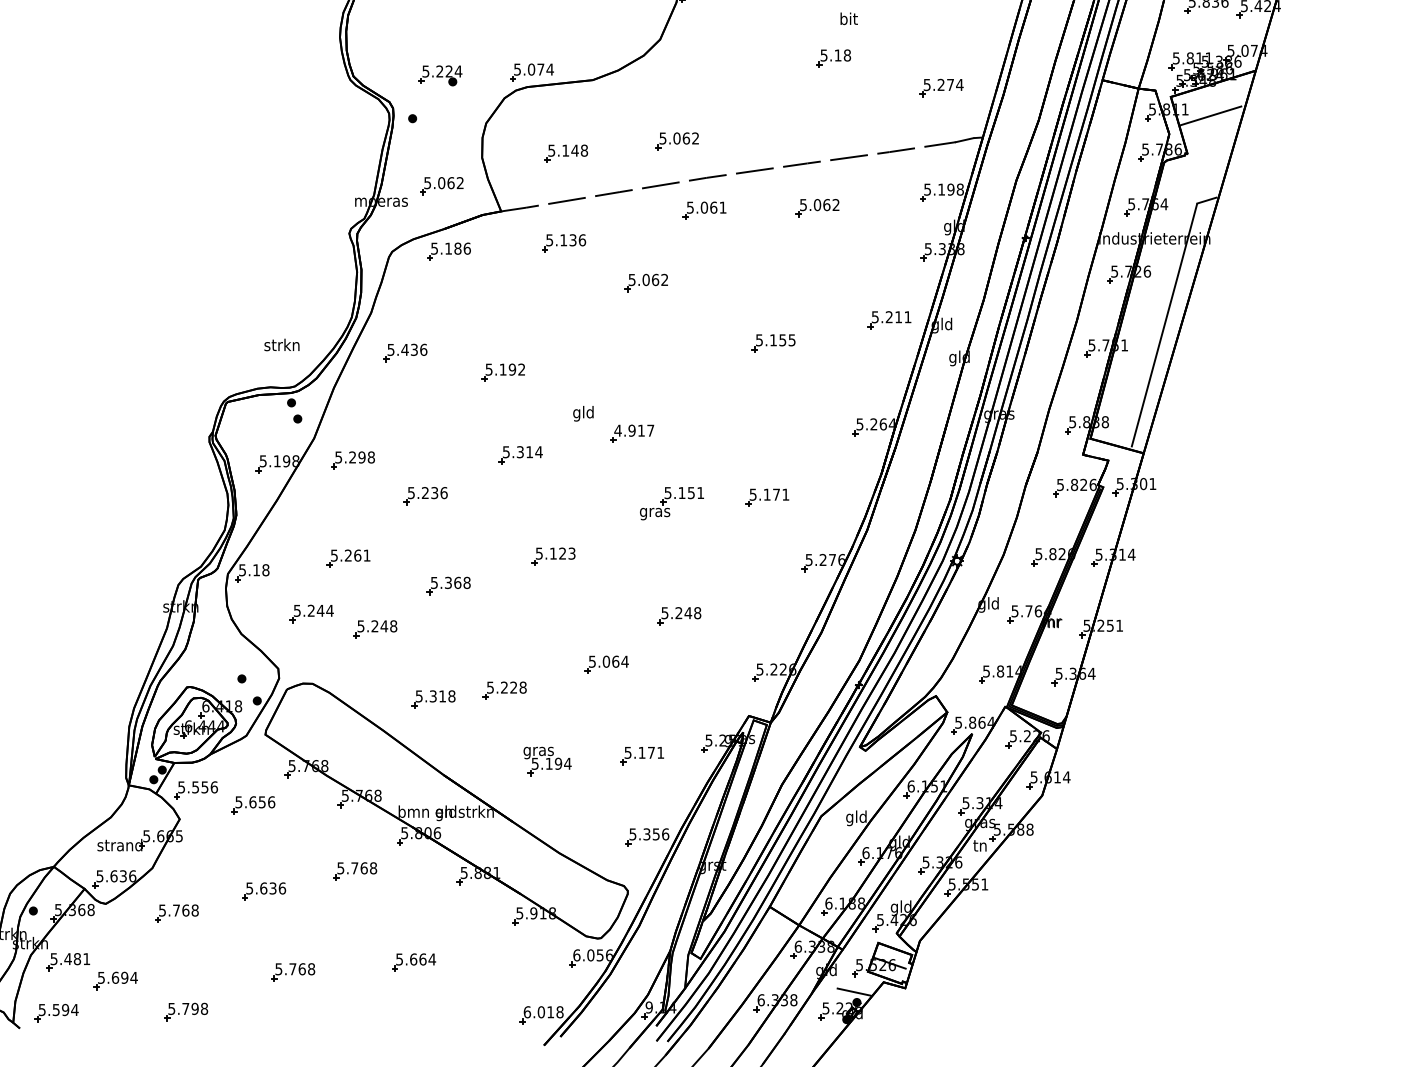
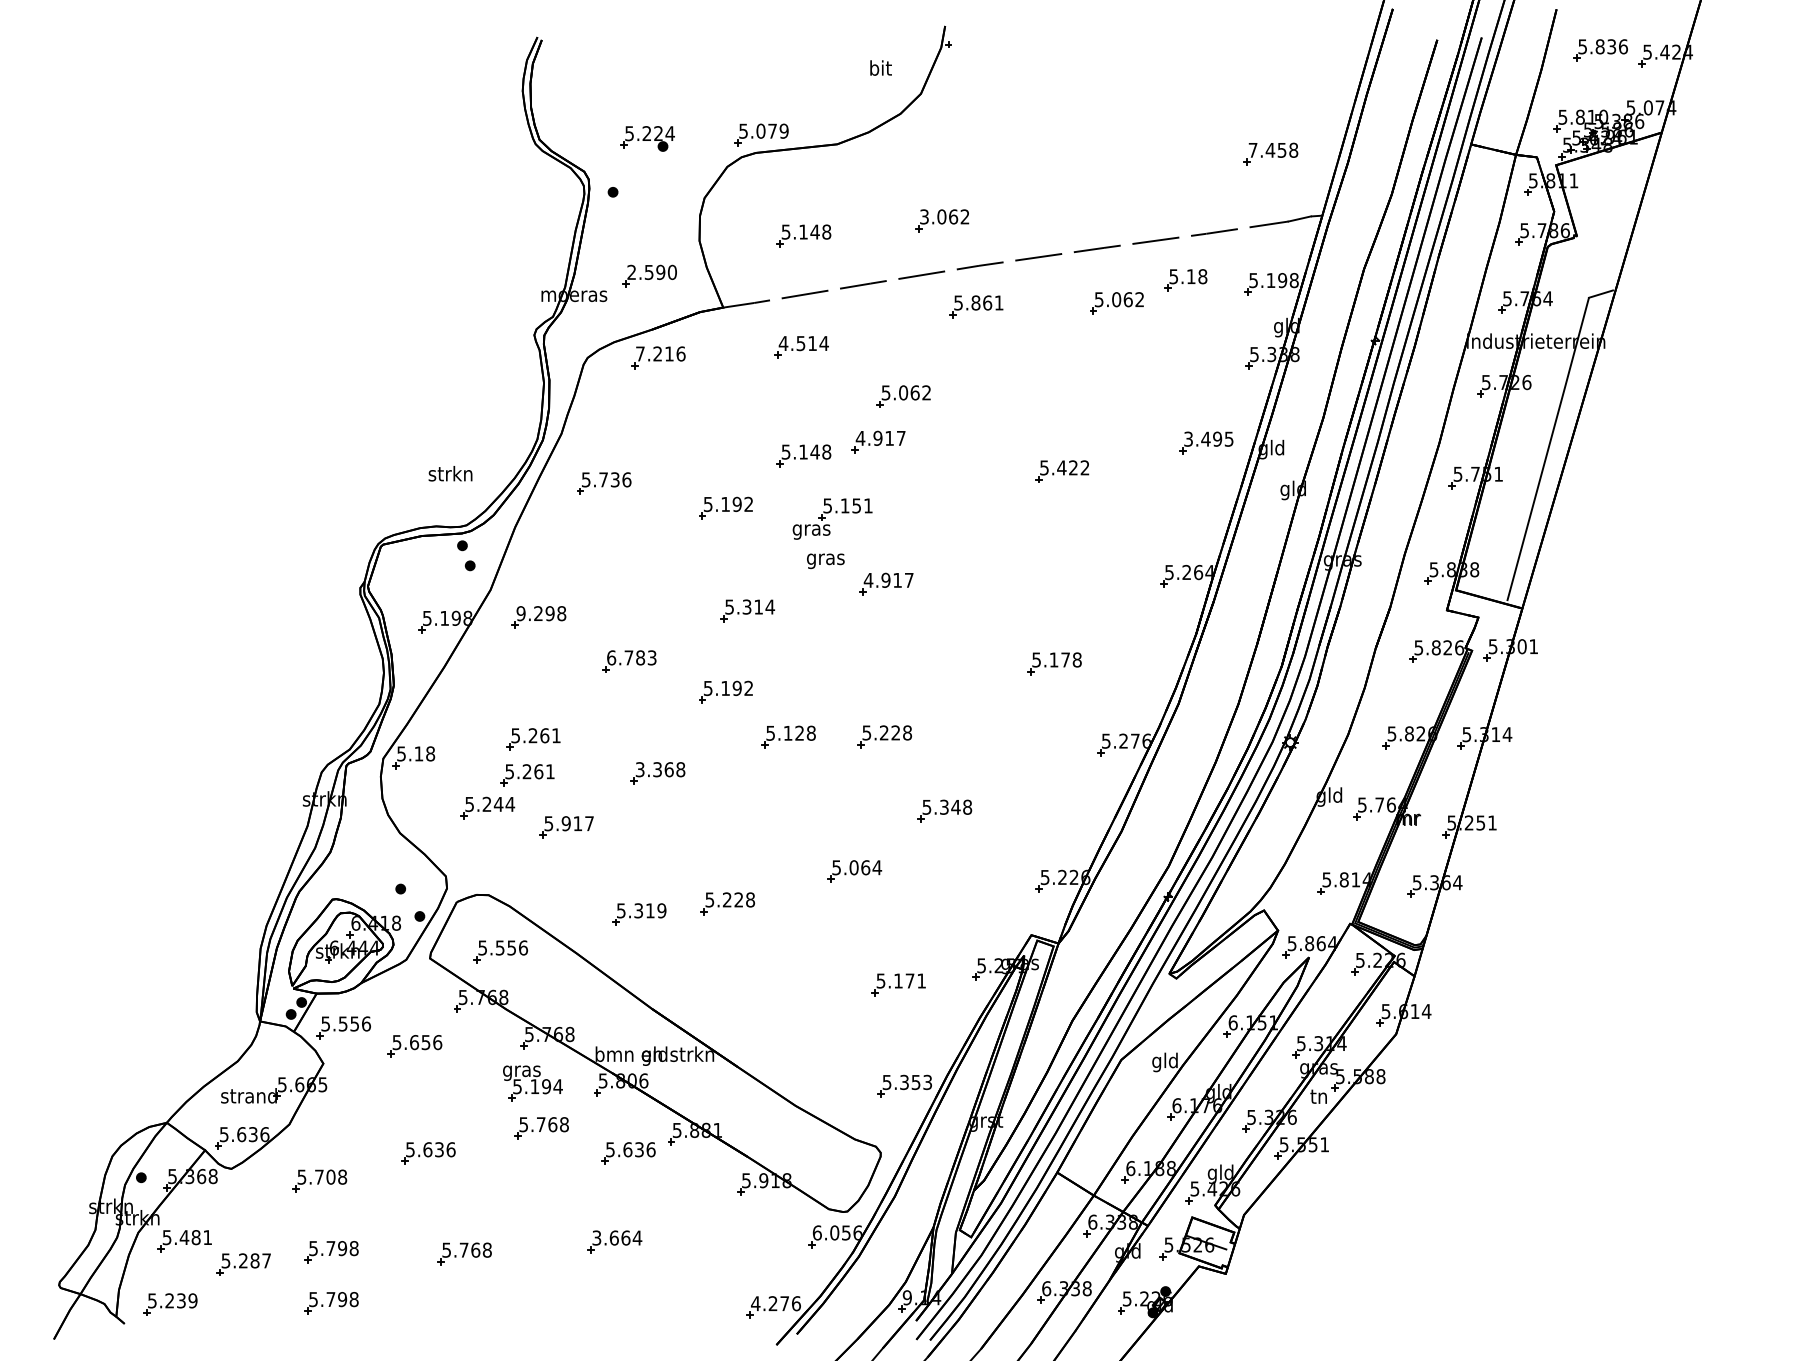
text: (848, 18) -> (880, 67), moved
text: (1208, 57) -> (1603, 116), 5.811 -> 5.810
part: (833, 58) -> (1185, 280), moved
text: (549, 69) -> (783, 130), 5.074 -> 5.079
text: (943, 84) -> (1273, 149), 5.274 -> 7.458
line: (1210, 115) -> (1605, 188), removed
text: (663, 138) -> (924, 216), 5.062 -> 3.062
text: (443, 183) -> (651, 272), 5.062 -> 2.590
text: (704, 207) -> (975, 302), 5.061 -> 5.861
text: (565, 240) -> (803, 343), 5.136 -> 4.514
text: (445, 248) -> (654, 353), 5.186 -> 7.216
text: (891, 316) -> (1208, 438), 5.211 -> 3.495
part: (626, 319) -> (878, 441), added
part: (565, 330) -> (803, 455), added
text: (782, 339) -> (1073, 467), 5.155 -> 5.422
text: (404, 349) -> (603, 479), 5.436 -> 5.736
text: (583, 413) -> (825, 559), gld -> gras
text: (338, 457) -> (520, 613), 5.298 -> 9.298
text: (427, 492) -> (631, 657), 5.236 -> 6.783
text: (785, 494) -> (1076, 659), 5.171 -> 5.178
part: (671, 503) -> (832, 518), moved
part: (503, 520) -> (725, 691), added
text: (571, 553) -> (810, 732), 5.123 -> 5.128
part: (630, 556) -> (884, 736), added
text: (434, 582) -> (640, 769), 5.368 -> 3.368
part: (343, 587) -> (527, 775), added
text: (679, 613) -> (944, 807), 5.248 -> 5.348
text: (384, 626) -> (577, 823), 5.248 -> 5.917
text: (451, 696) -> (661, 910), 5.318 -> 5.319
part: (322, 729) -> (500, 951), added
part: (547, 761) -> (532, 1083), moved
text: (665, 834) -> (927, 1082), 5.356 -> 5.353
part: (425, 891) -> (628, 1153), added
text: (185, 910) -> (330, 1176), 5.768 -> 5.708
text: (400, 959) -> (597, 1237), 5.664 -> 3.664
part: (186, 971) -> (331, 1252), added
text: (125, 977) -> (255, 1260), 5.694 -> 5.287
line: (854, 992) -> (1162, 1278), removed
text: (65, 1009) -> (181, 1300), 5.594 -> 5.239
text: (544, 1012) -> (776, 1303), 6.018 -> 4.276

